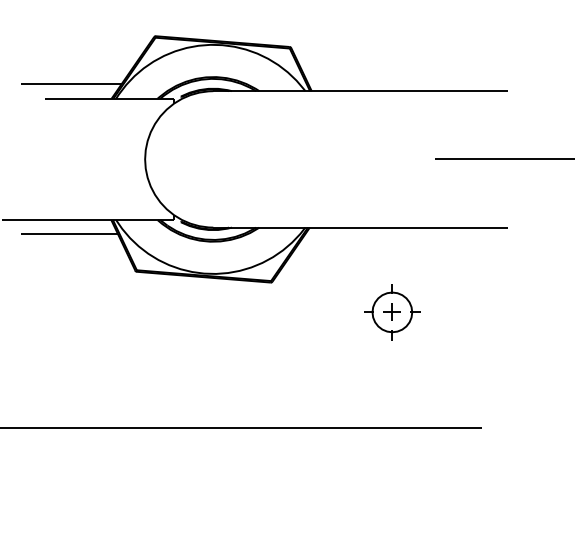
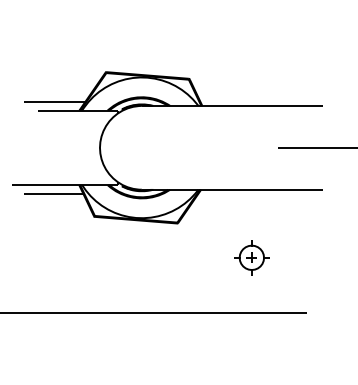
part: (391, 311) -> (251, 257), moved

